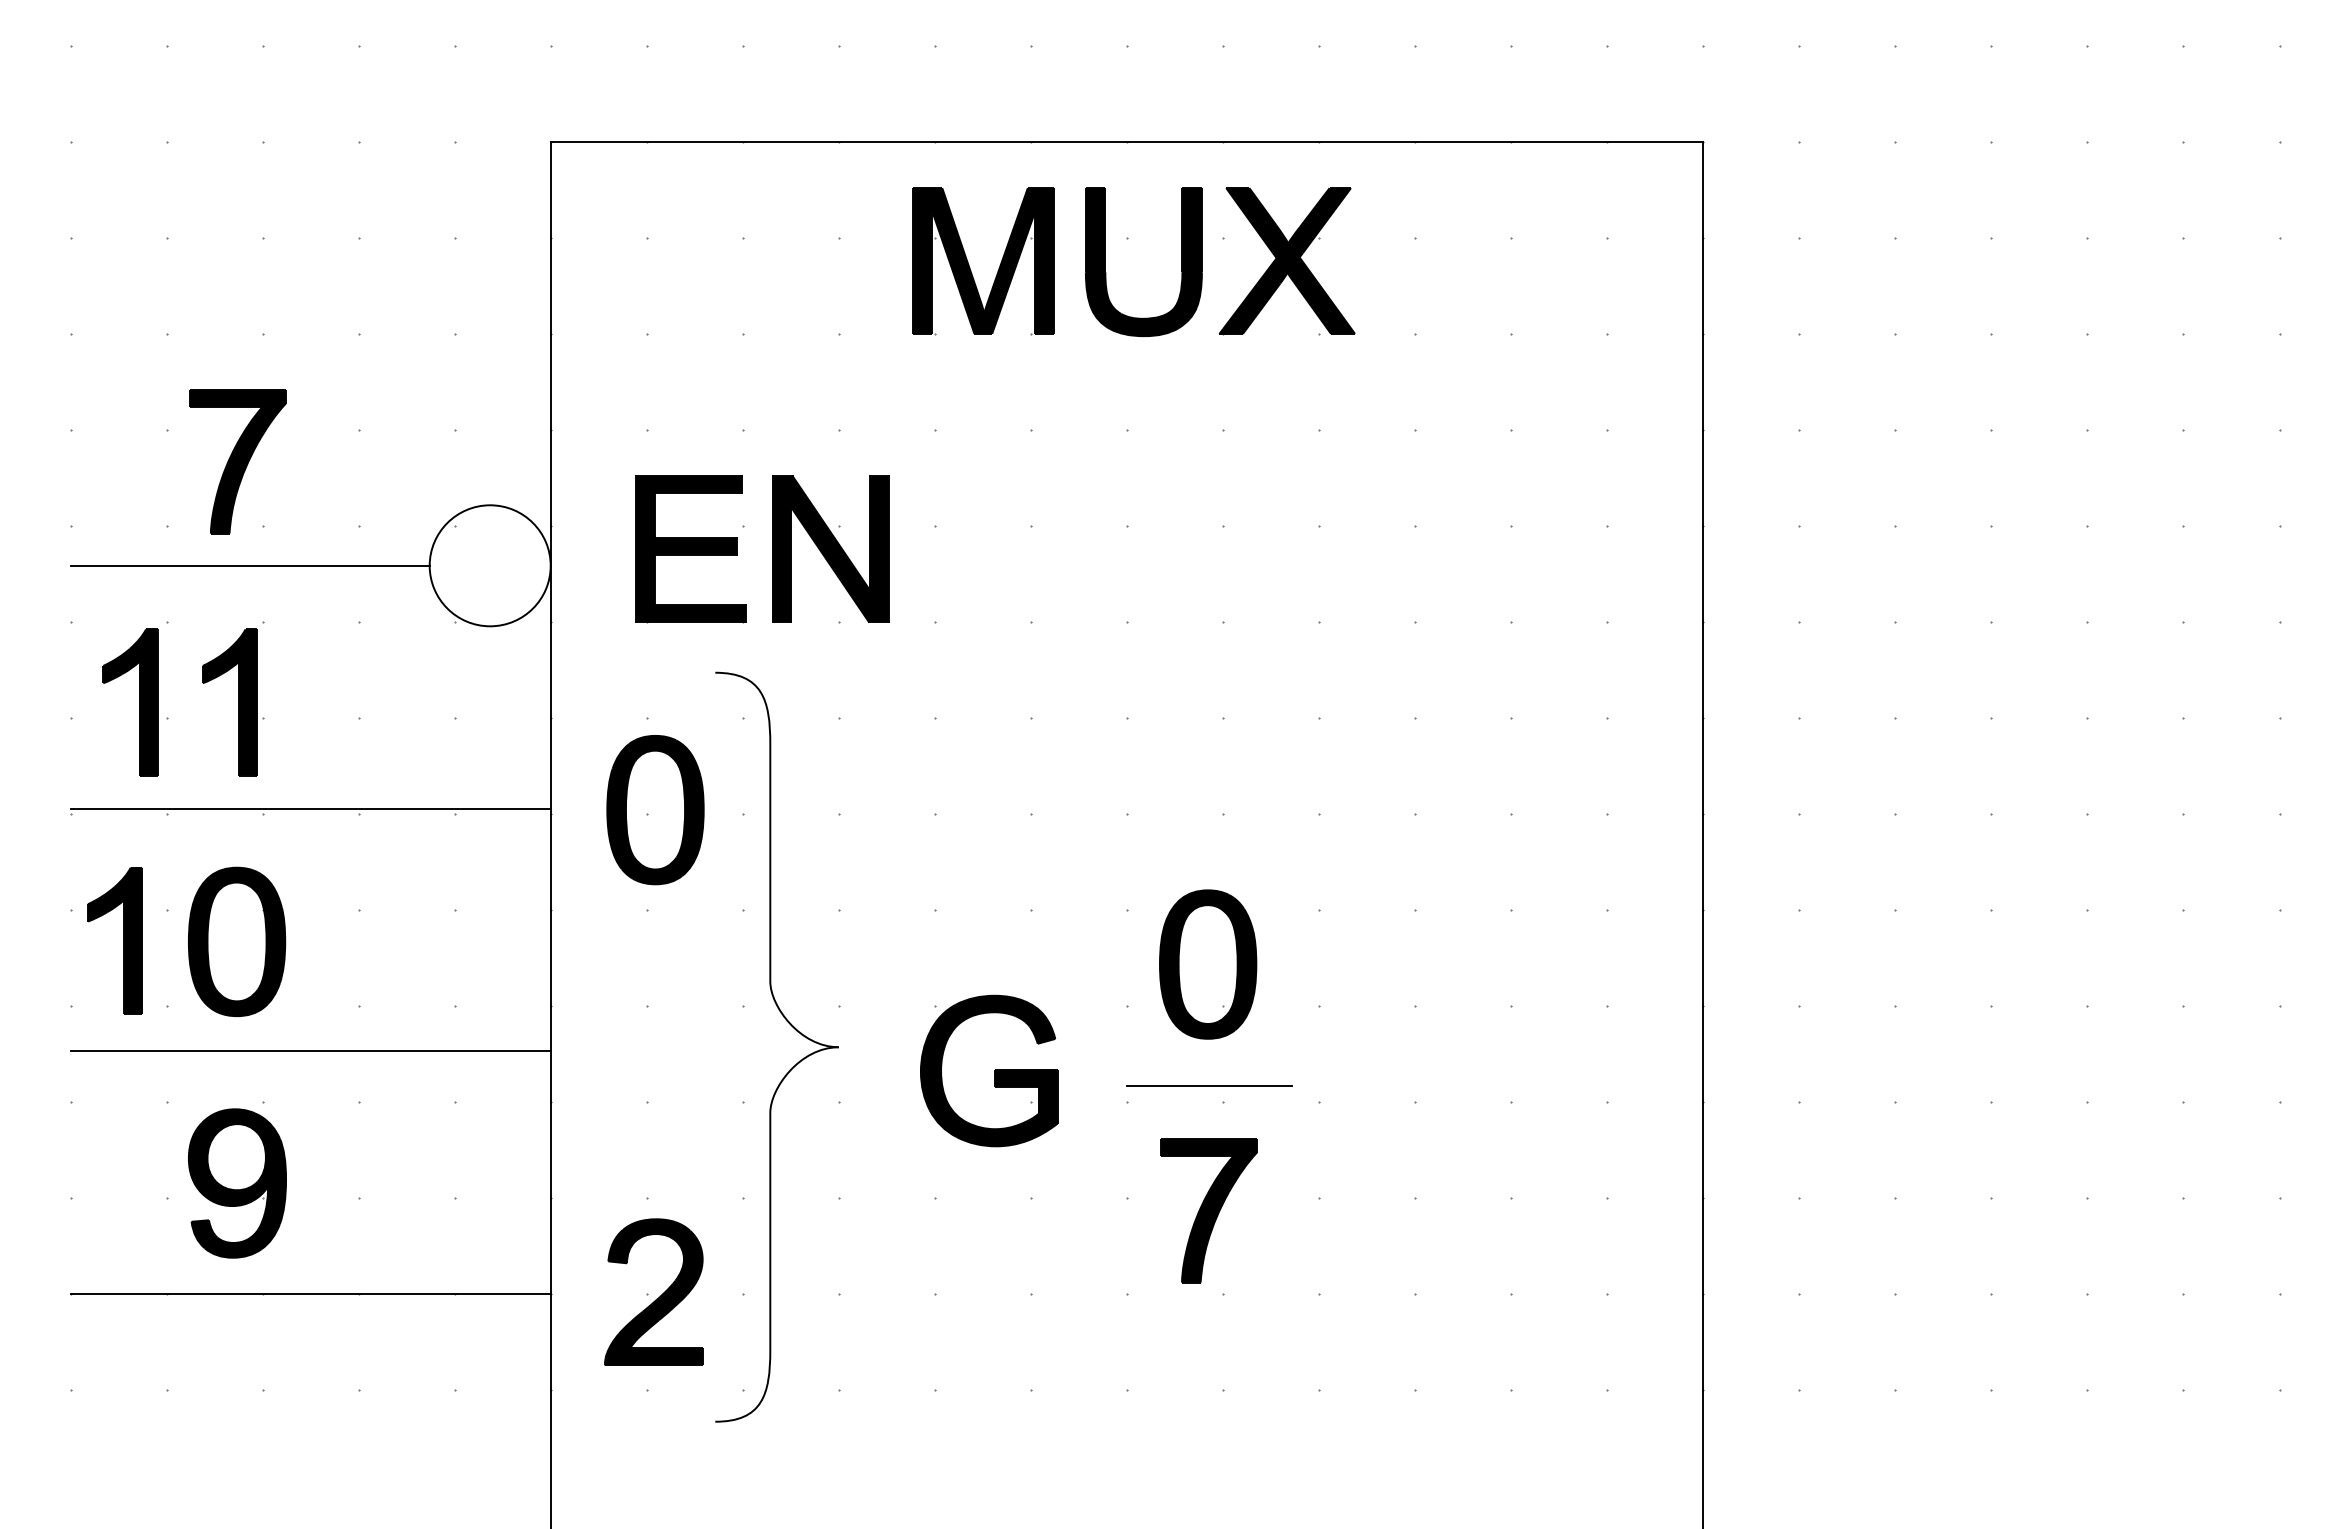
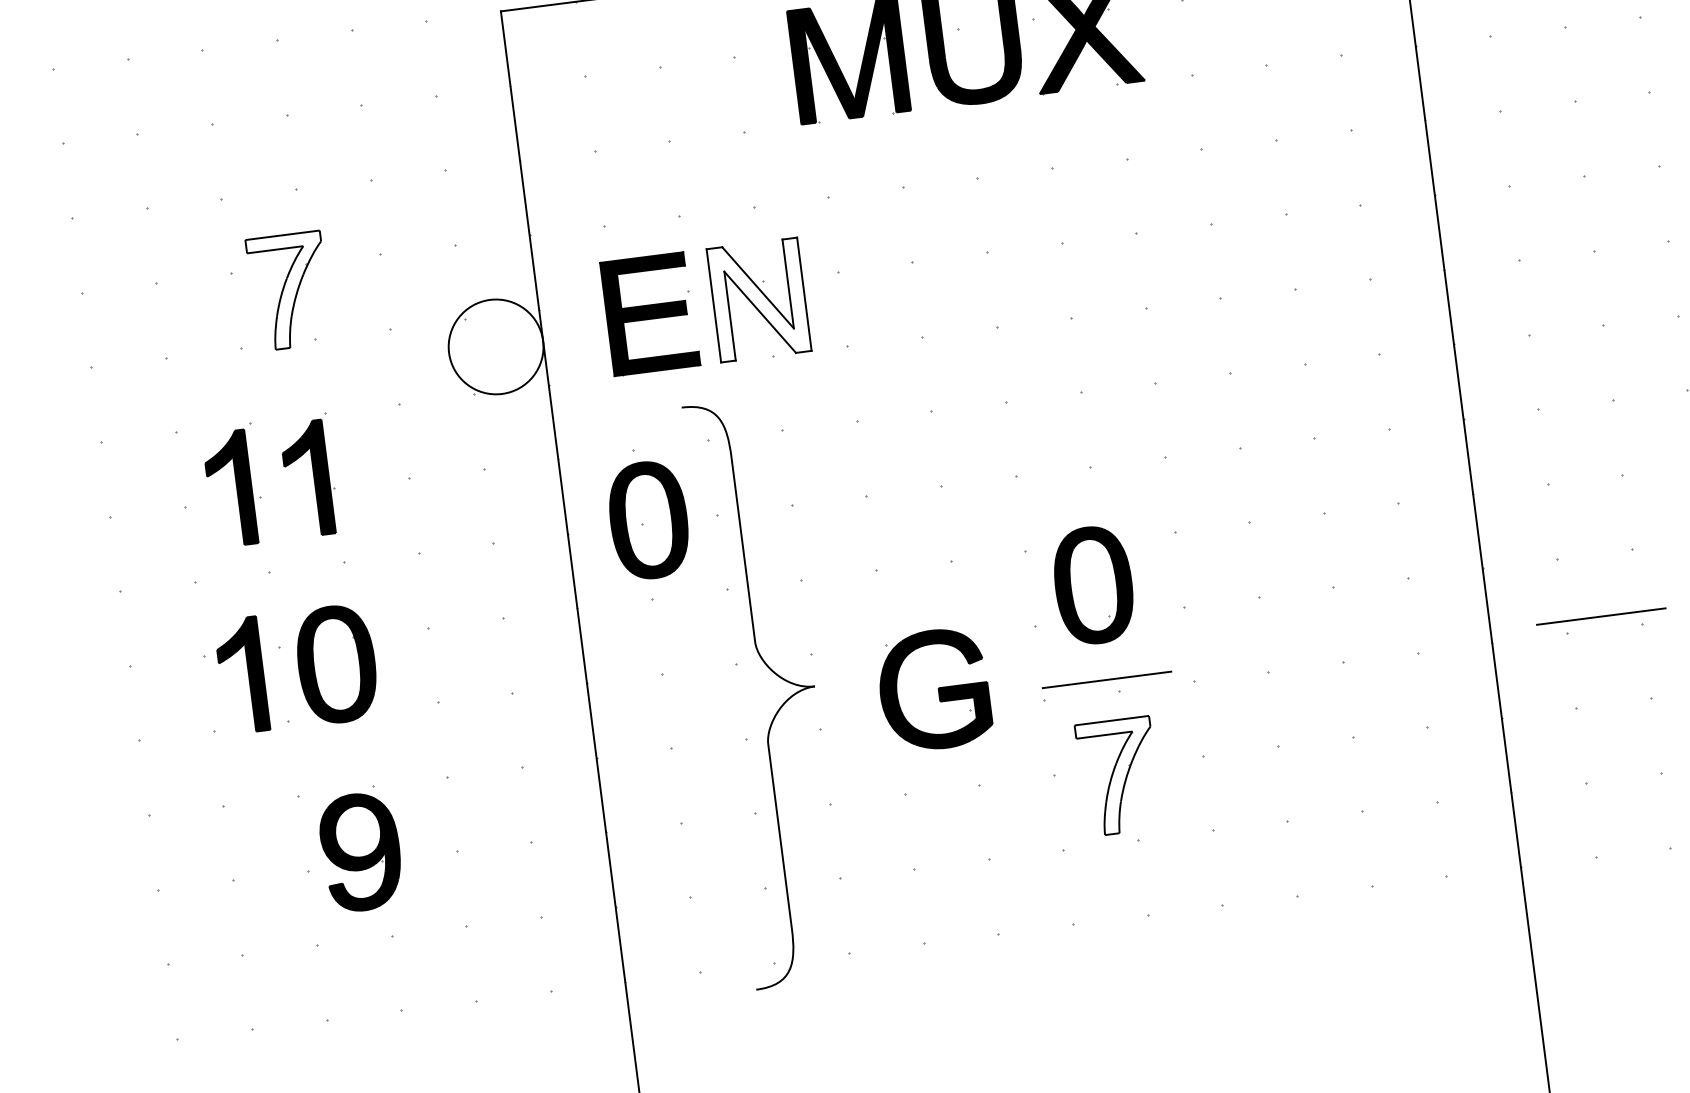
fill: (237, 461) -> (289, 291), removed
fill: (830, 548) -> (758, 299), removed
line: (249, 565) -> (309, 370), removed
line: (310, 808) -> (380, 553), removed
line: (310, 1051) -> (404, 742), removed
line: (1845, 1085) -> (1601, 615), added
fill: (1208, 1210) -> (1118, 776), removed
line: (310, 1294) -> (428, 931), removed
part: (656, 1298) -> (698, 899), removed

